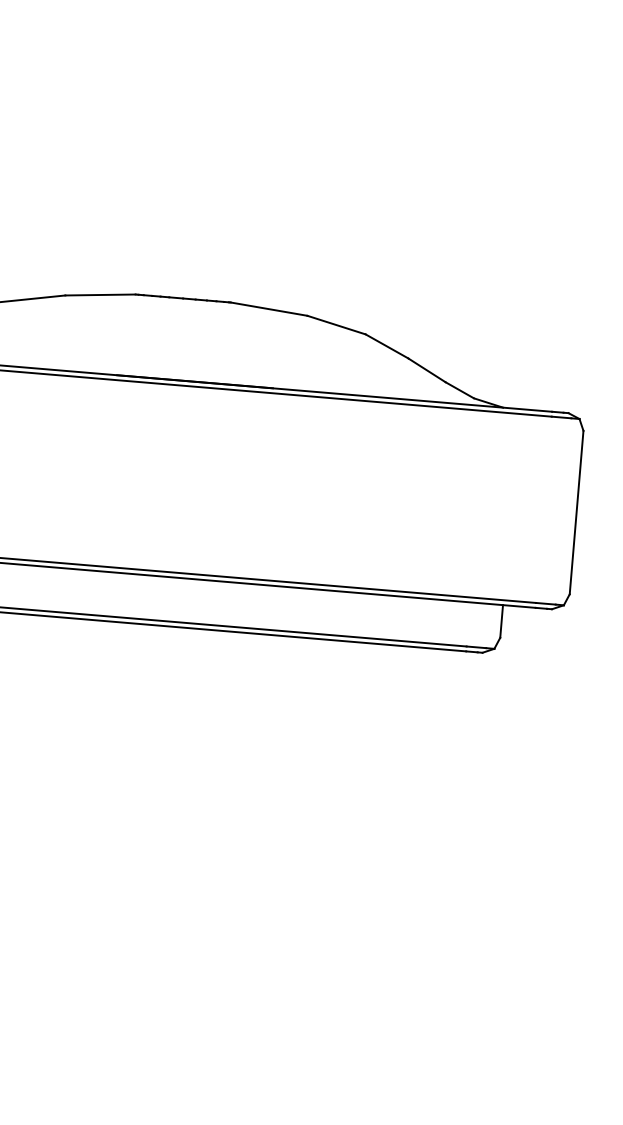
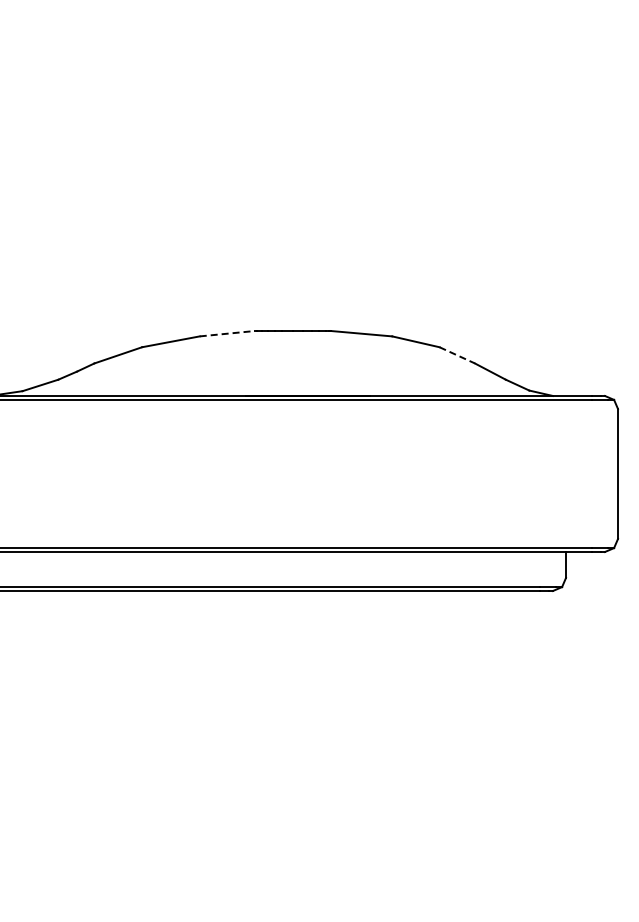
line: (100, 294) -> (227, 333), solid -> dashed
line: (387, 346) -> (457, 355), solid -> dashed

